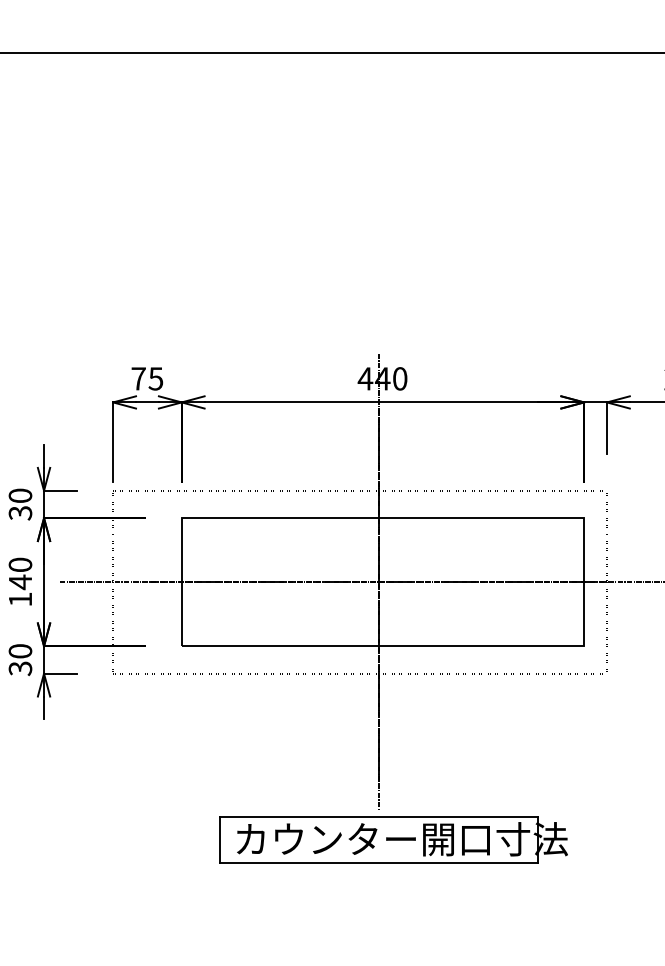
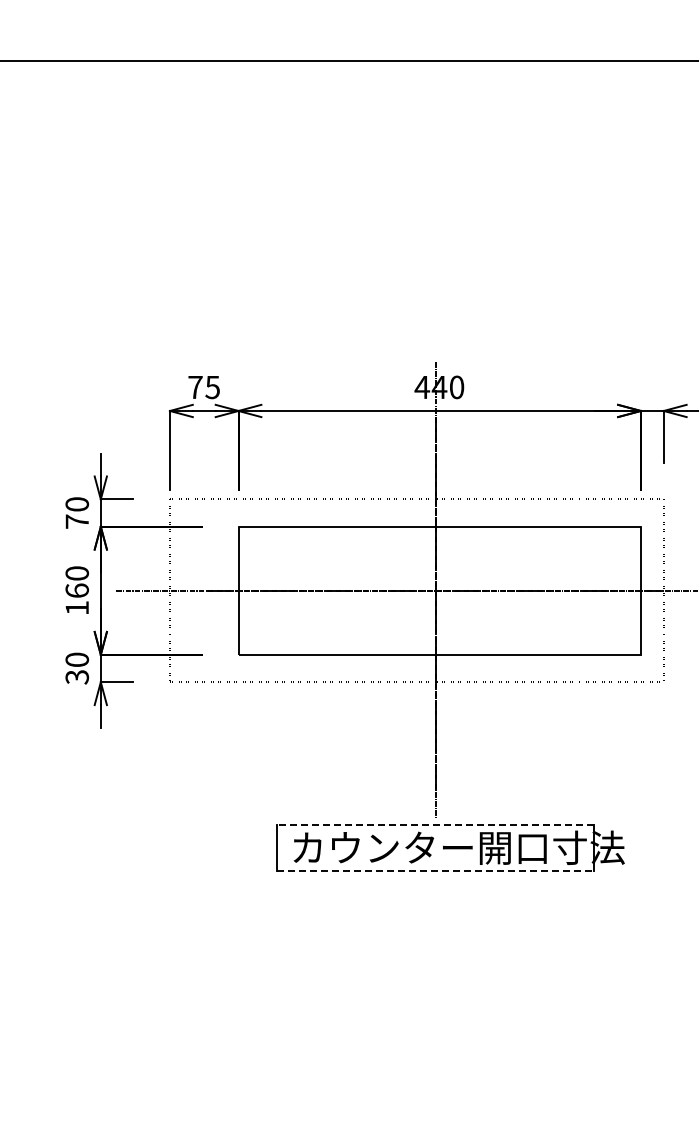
text: (20, 512) -> (77, 521), 30 -> 70
text: (19, 581) -> (76, 590), 140 -> 160
line: (378, 816) -> (435, 825), solid -> dashed
line: (378, 862) -> (435, 871), solid -> dashed

